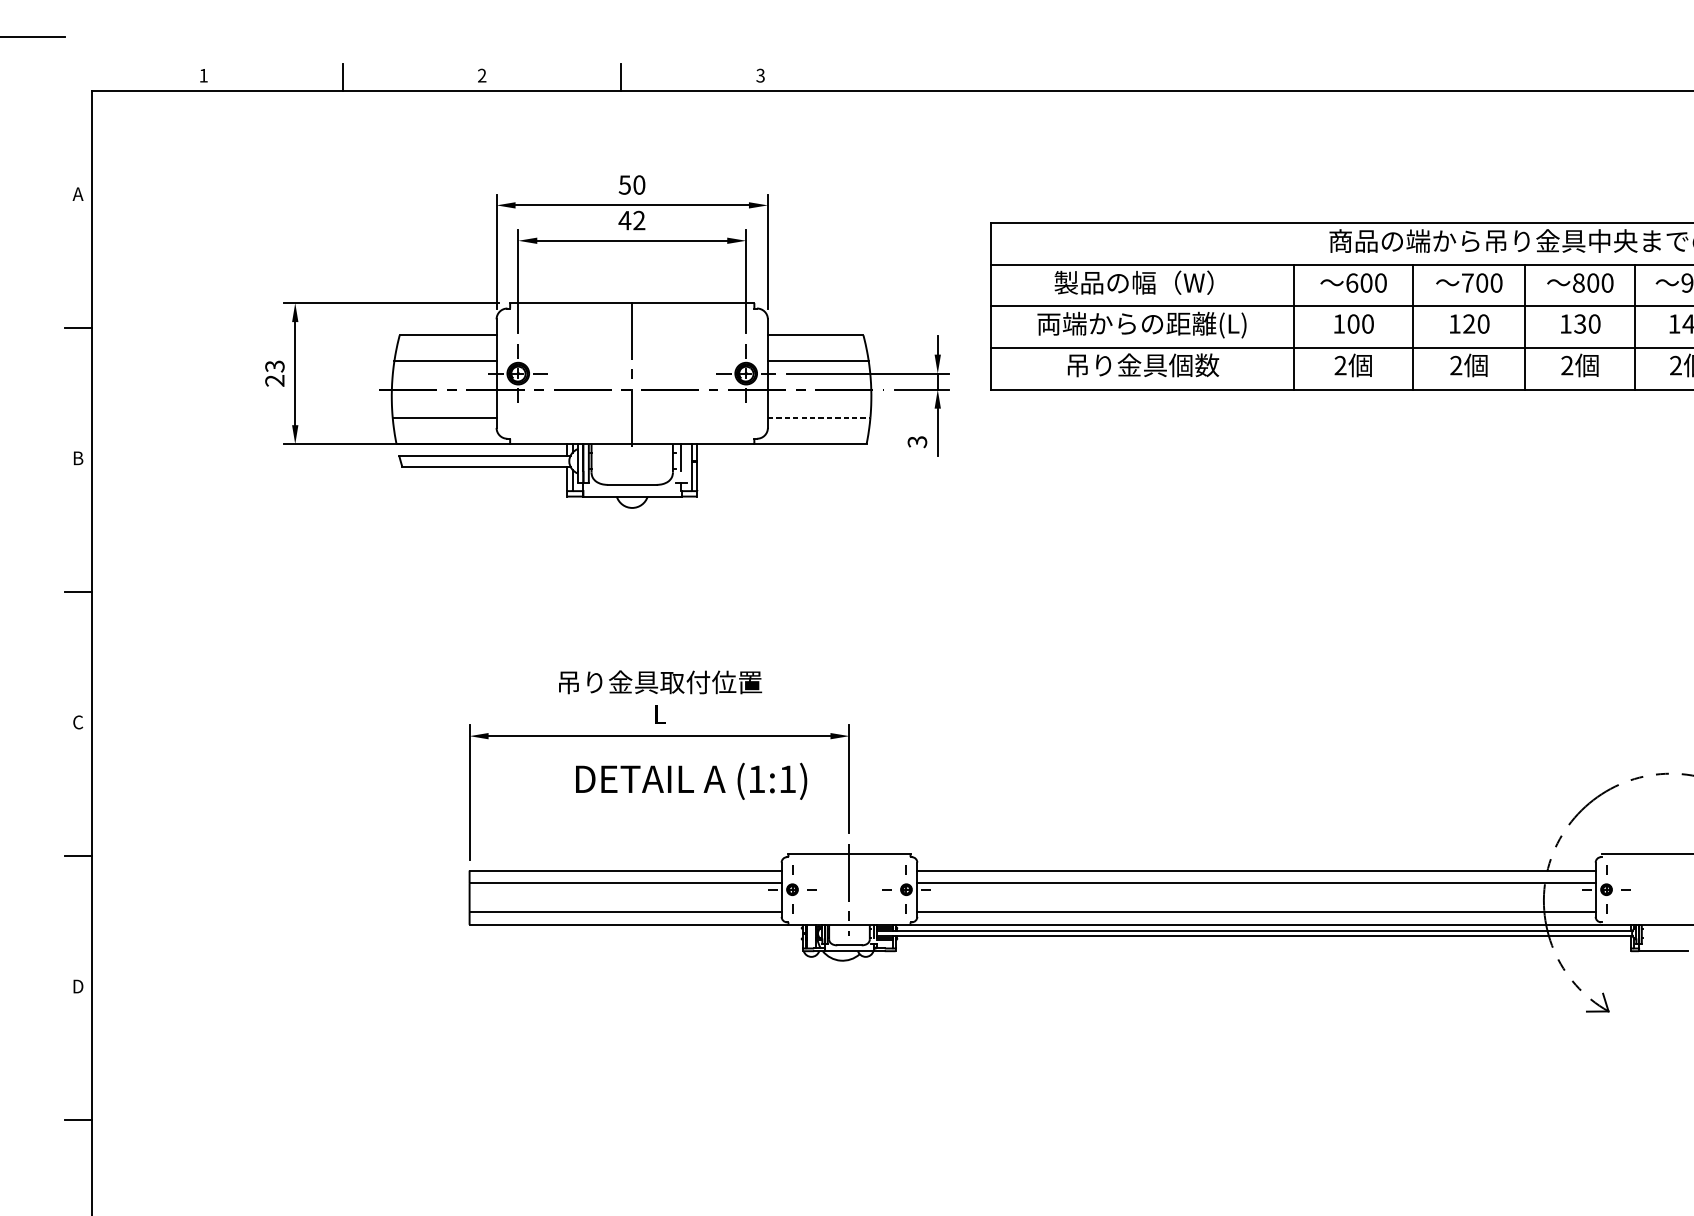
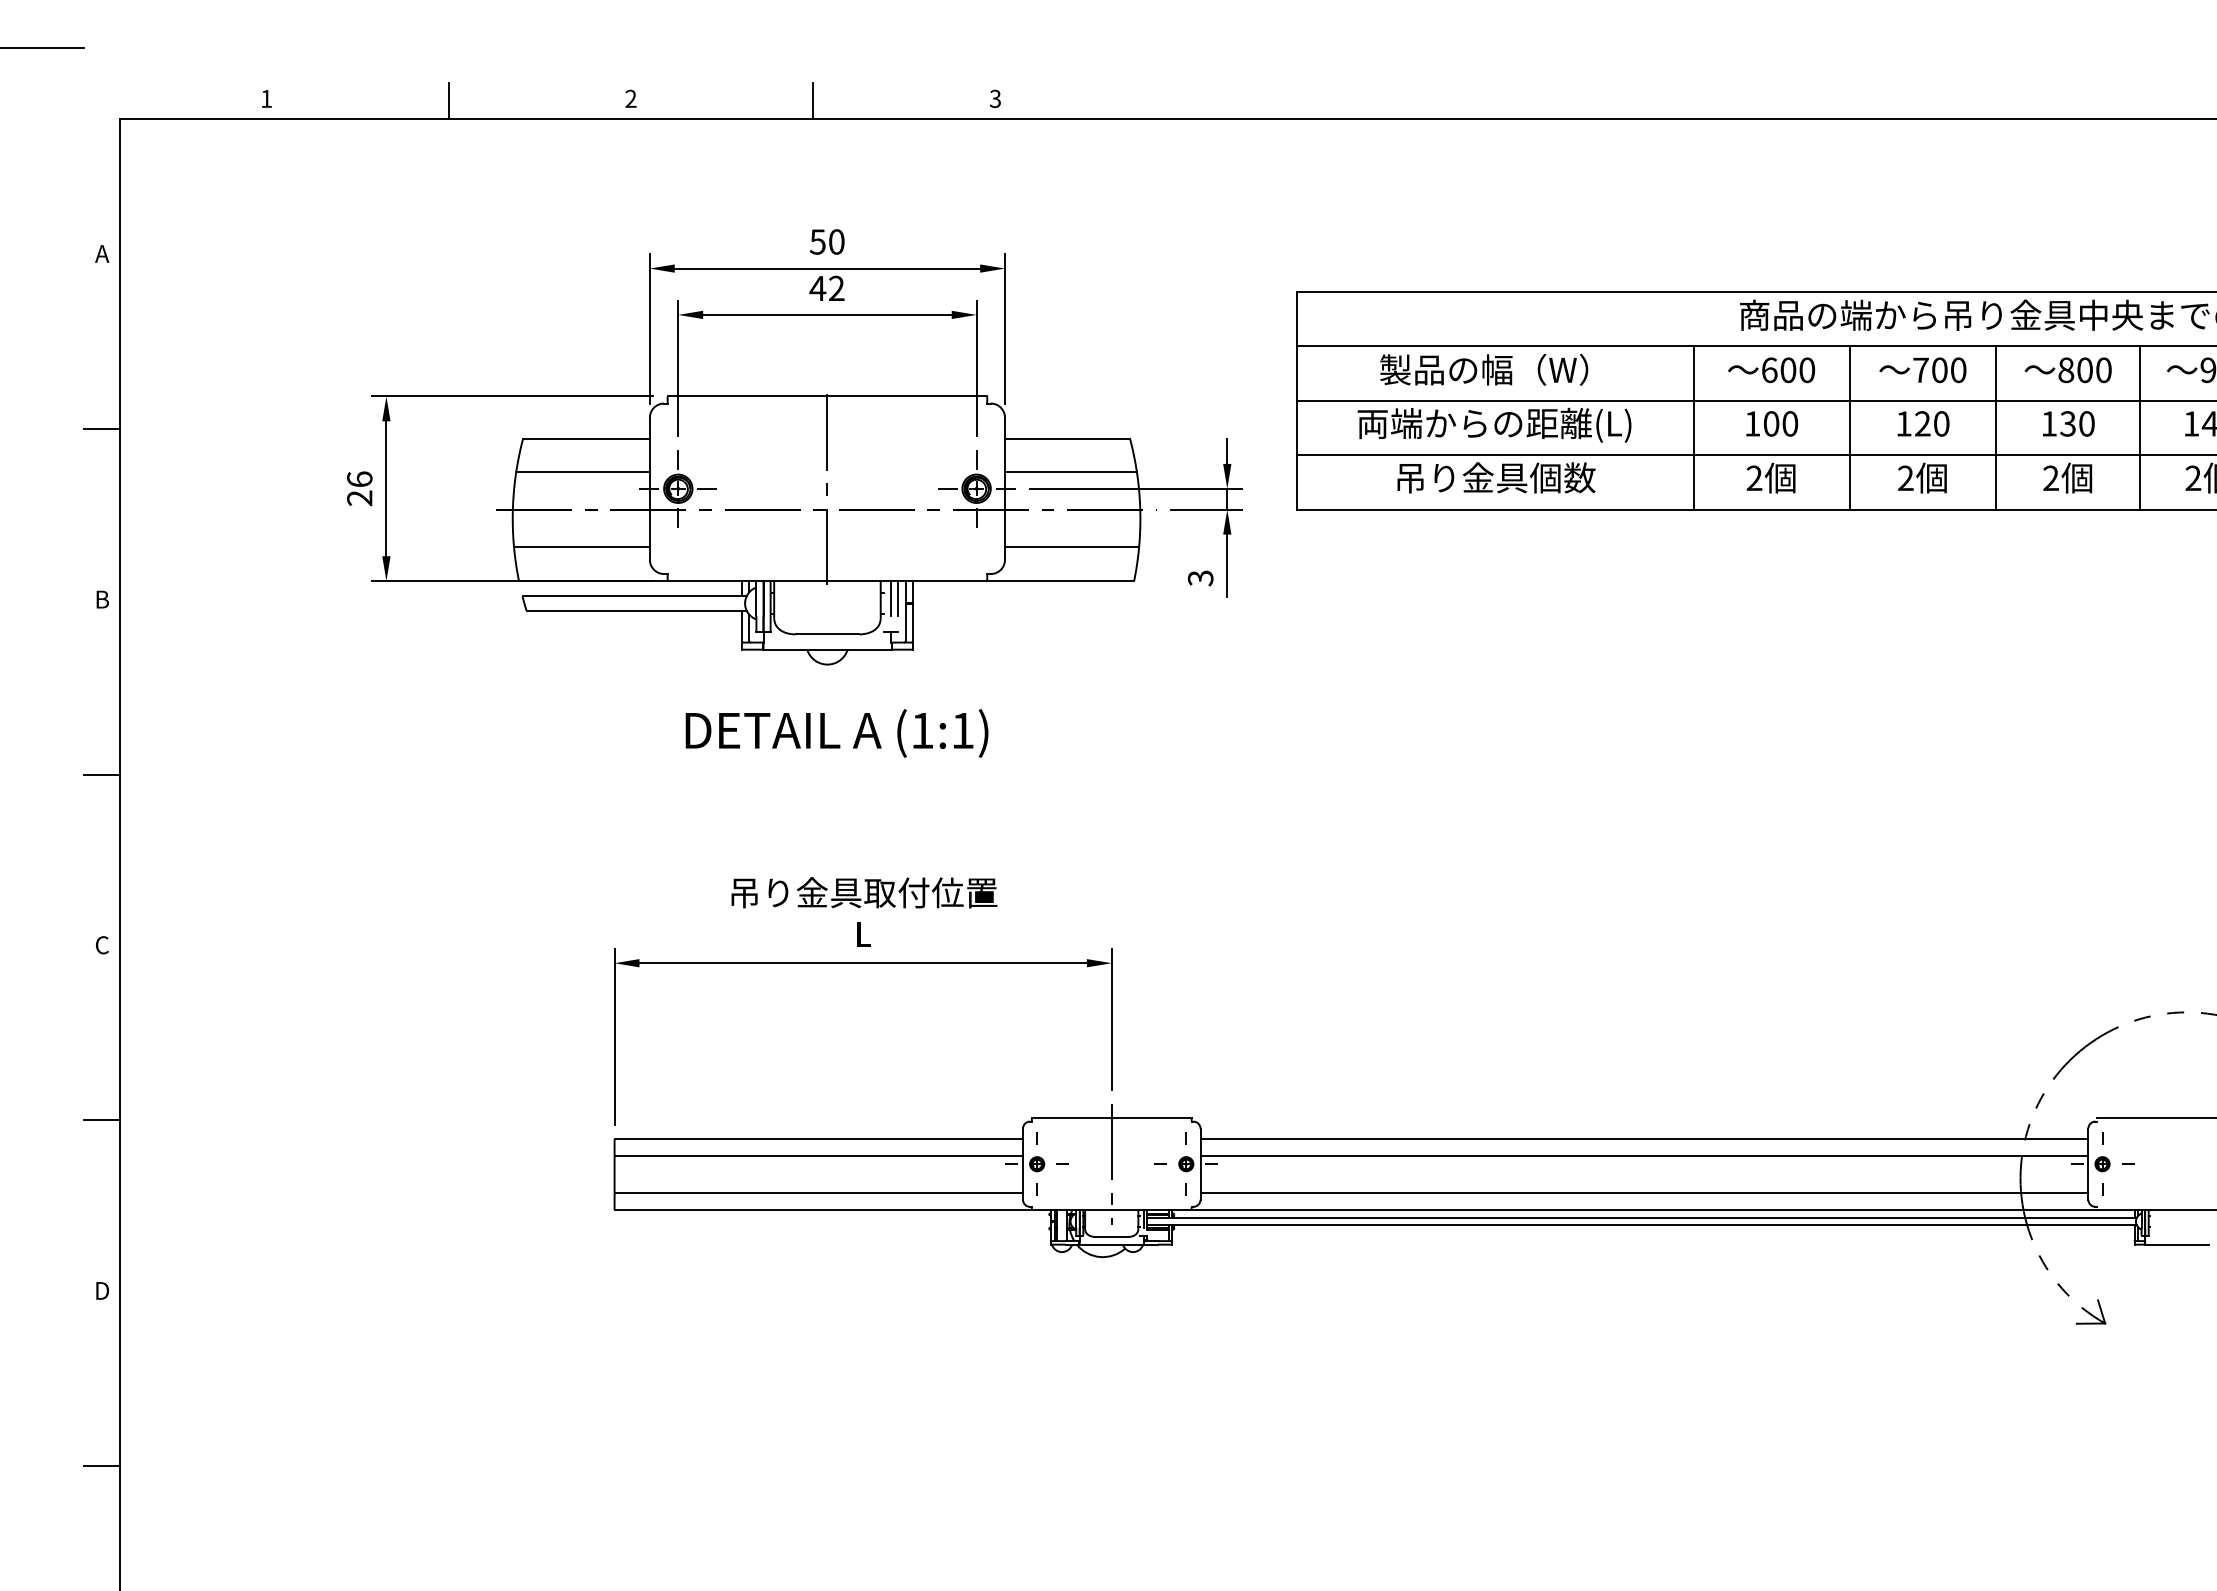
text: (274, 366) -> (359, 479), 23 -> 26
line: (819, 417) -> (1072, 546), dashed -> solid
line: (686, 457) -> (898, 598), added
text: (691, 781) -> (836, 733), moved

